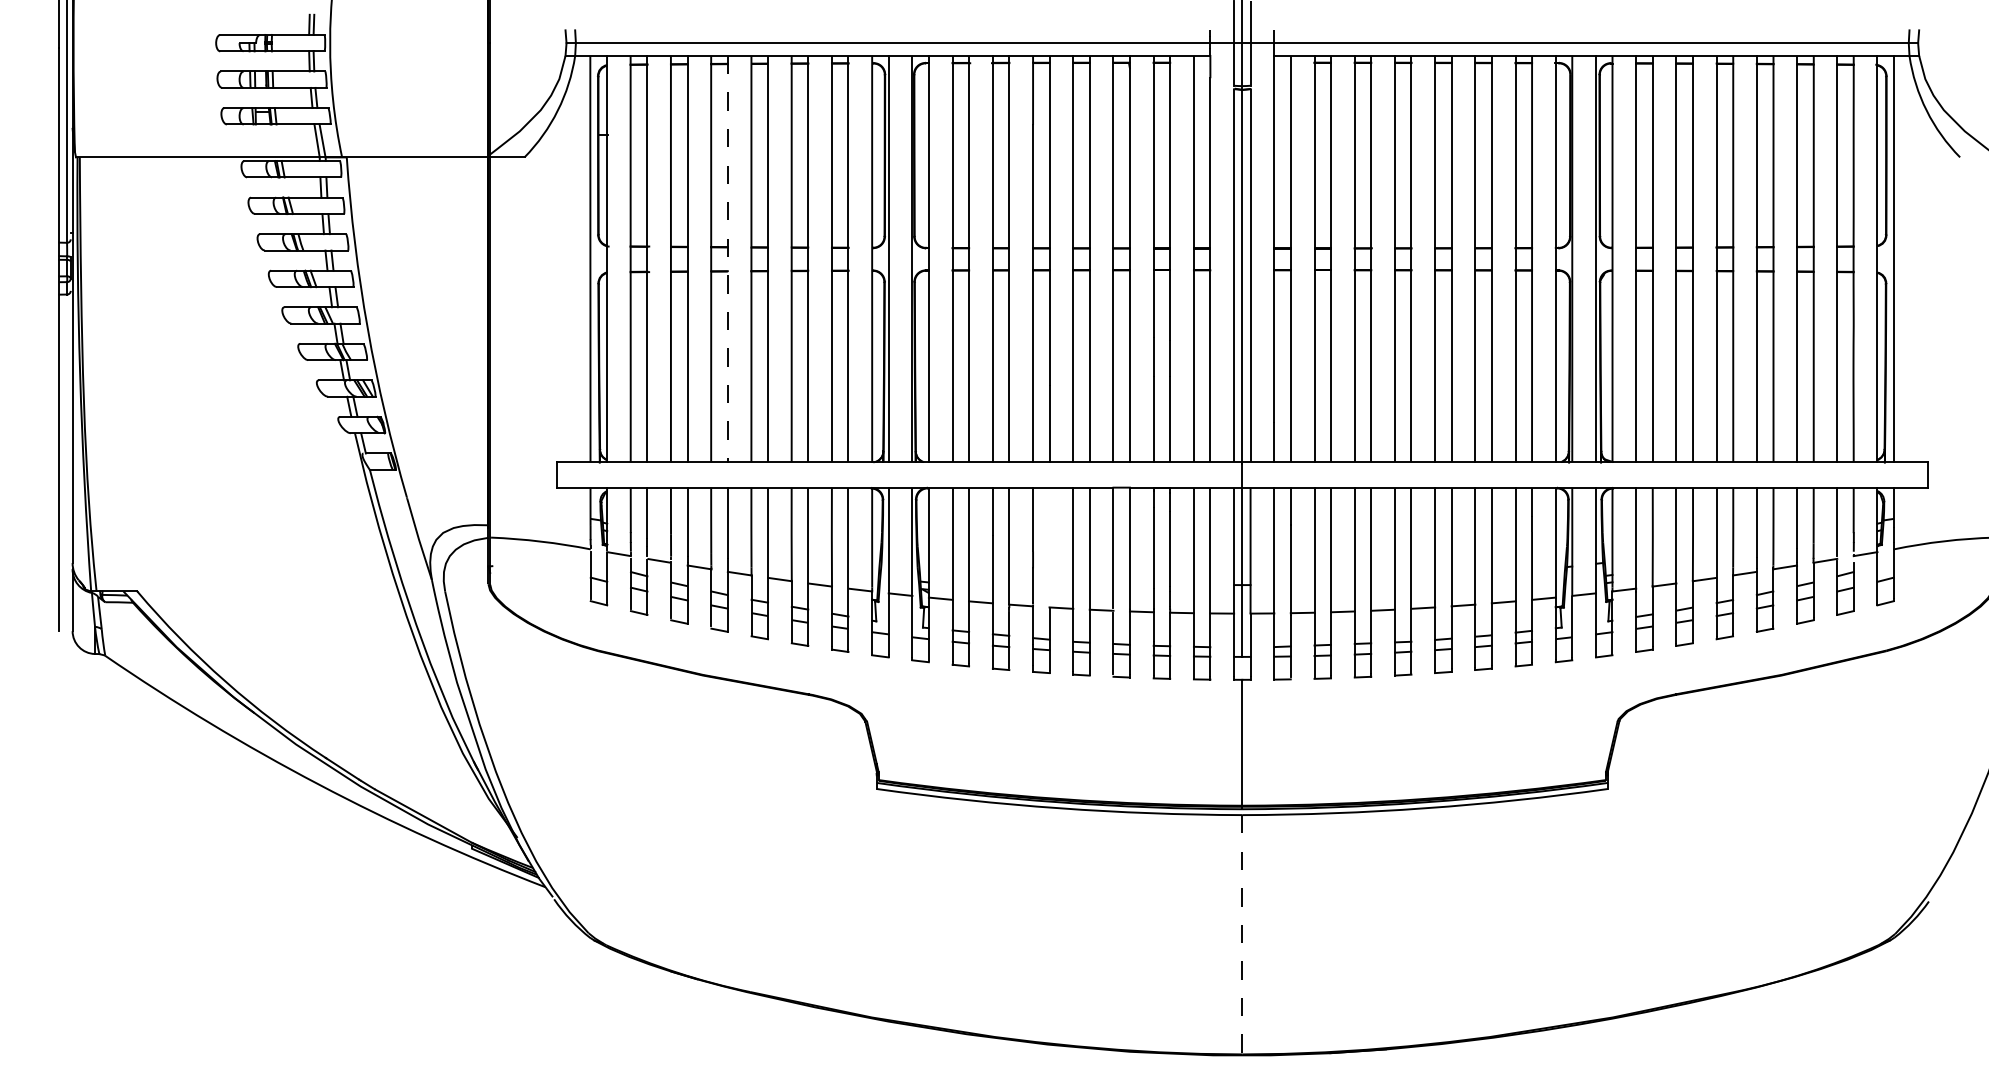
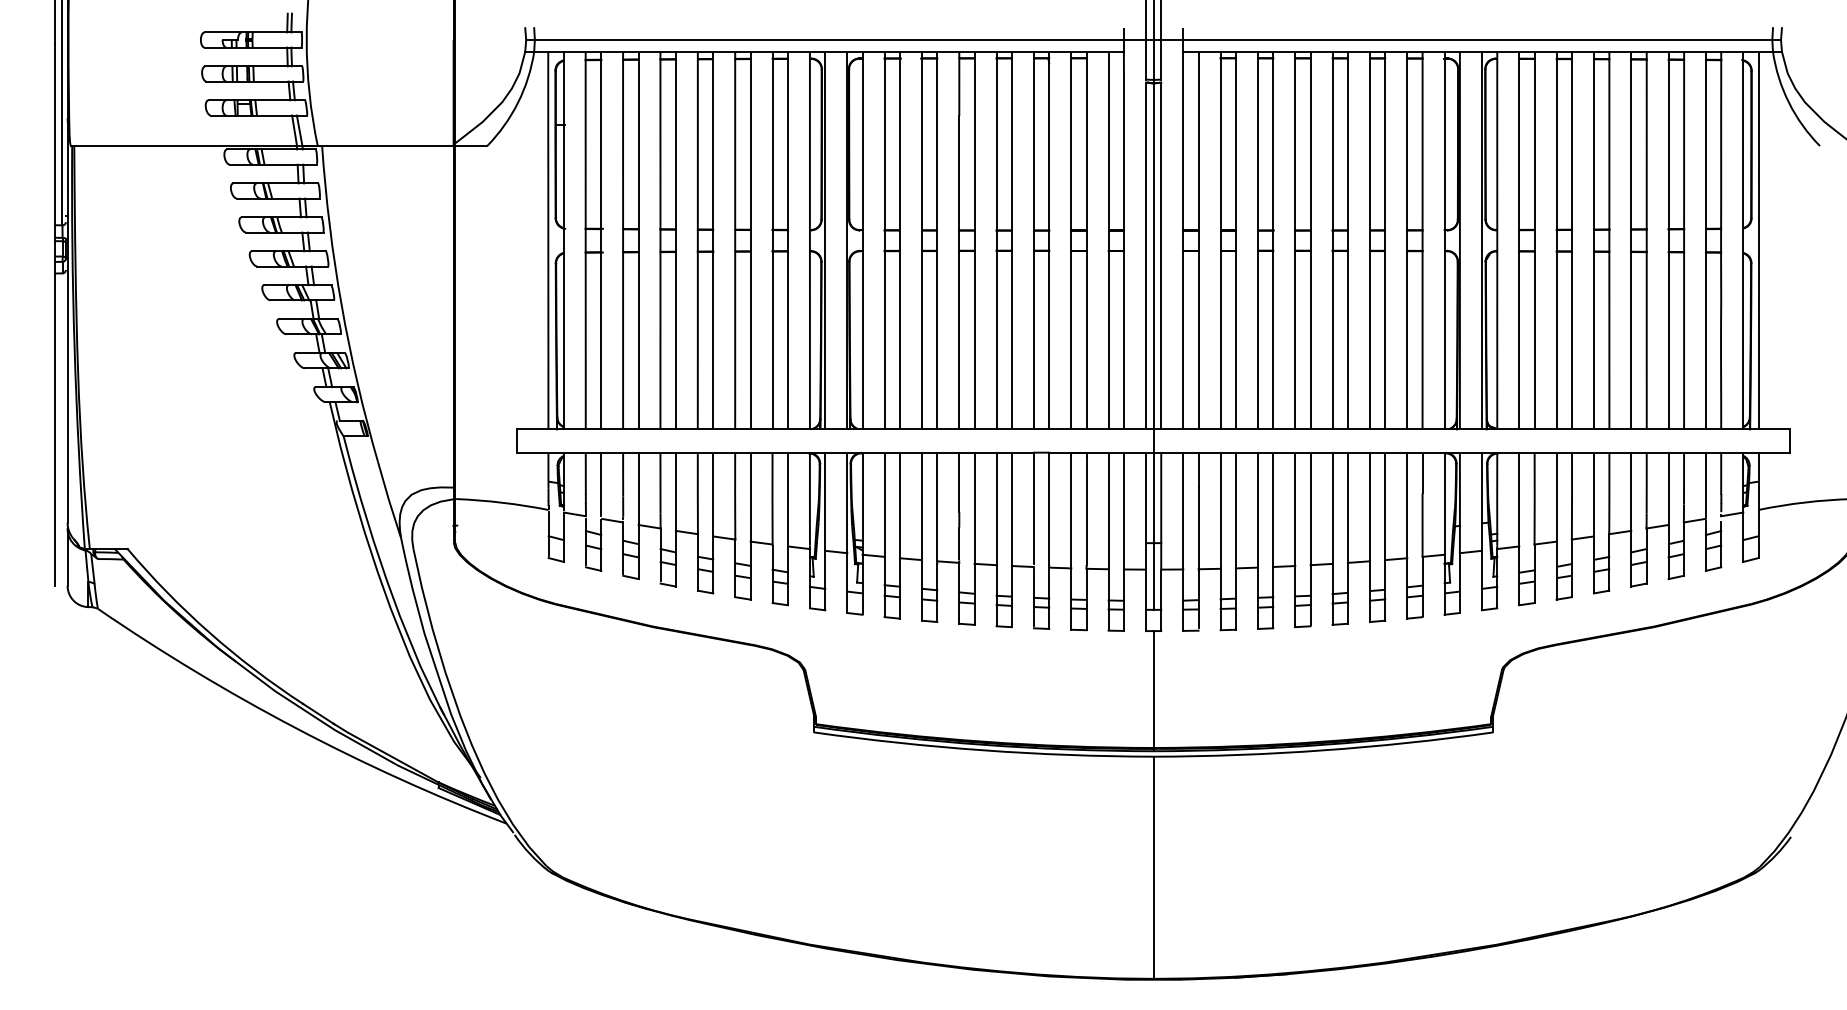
line: (727, 259) -> (675, 240), dashed -> solid
line: (1049, 545) -> (974, 506), added
line: (1242, 935) -> (1153, 868), dashed -> solid

